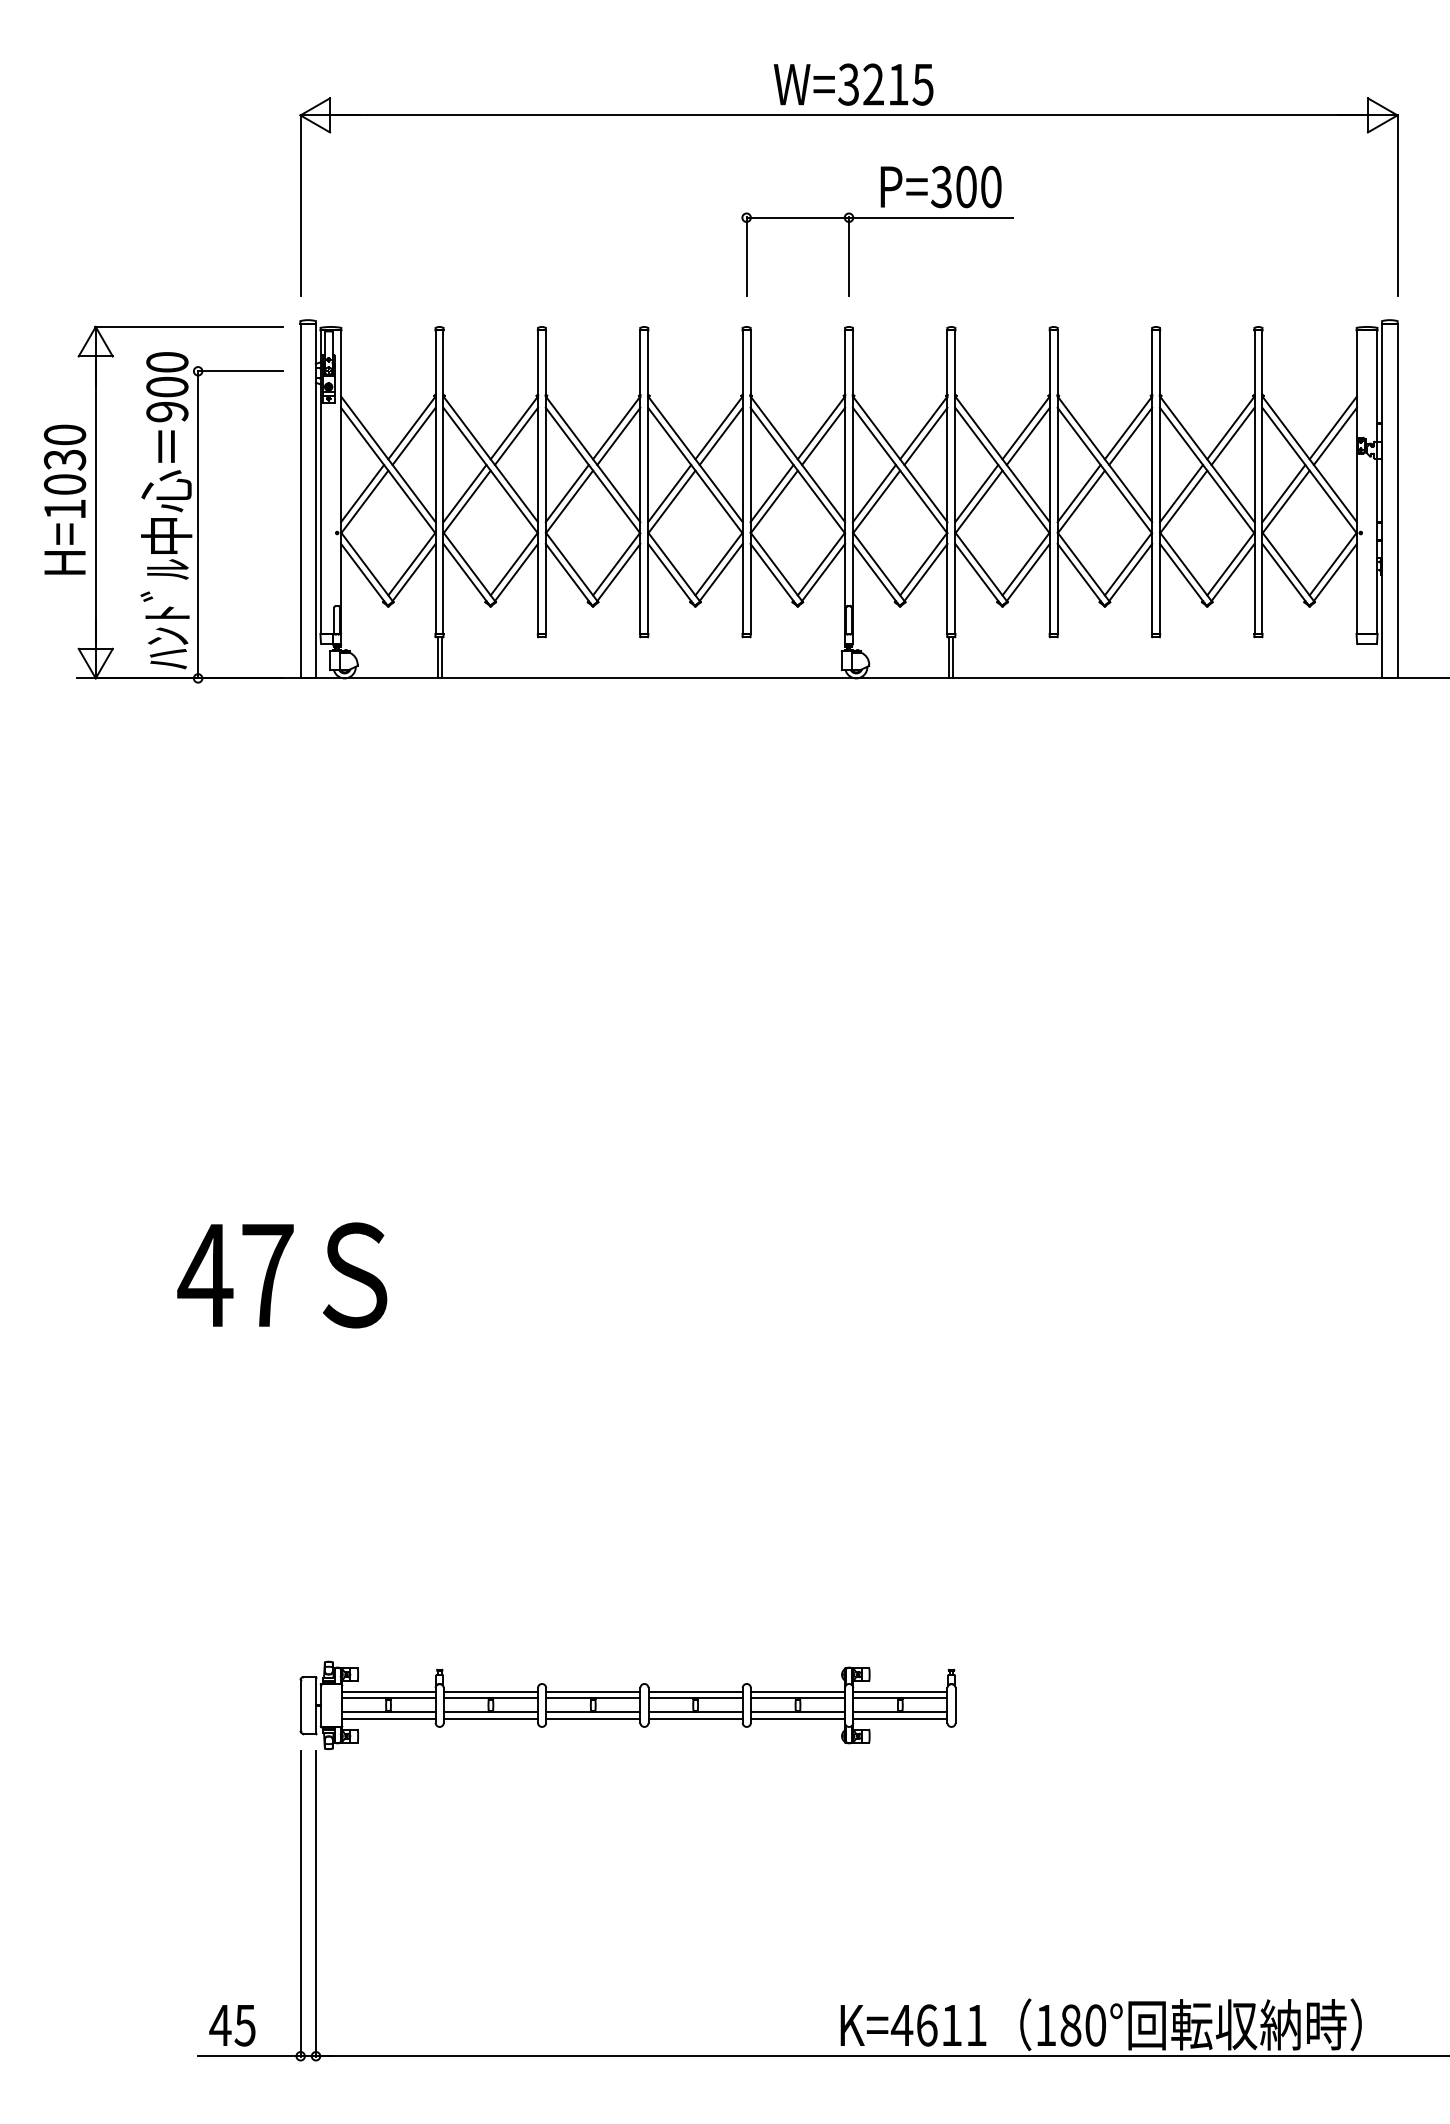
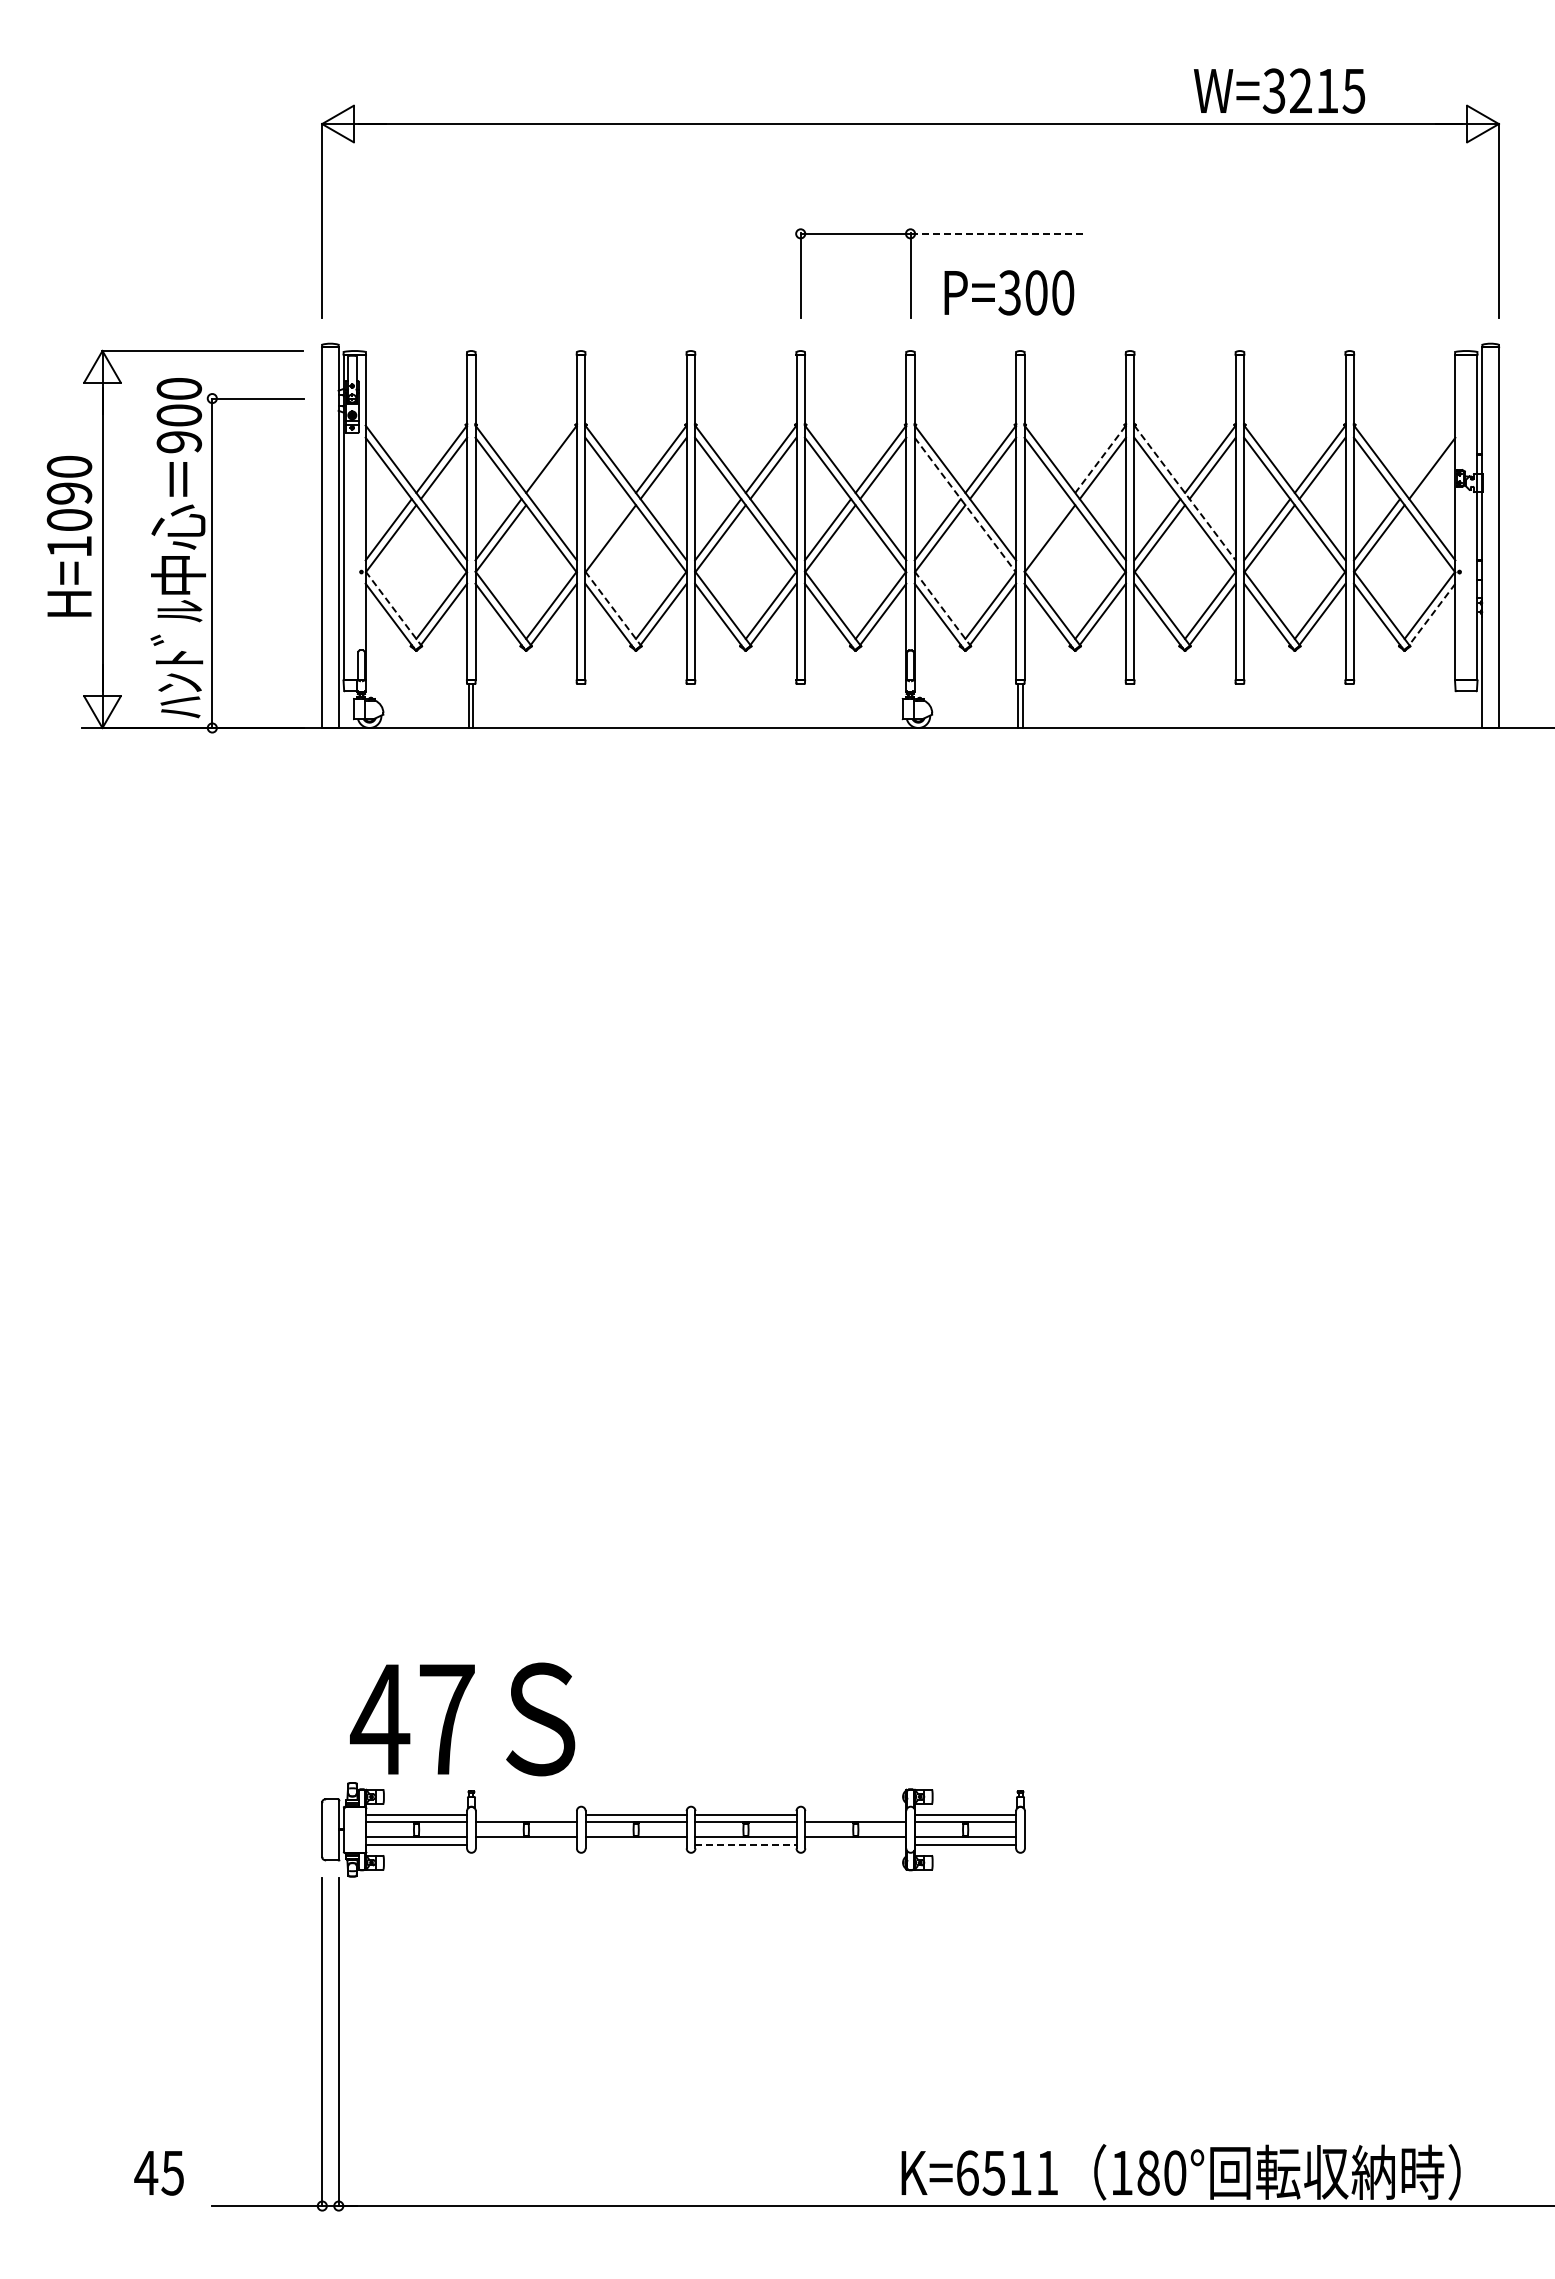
text: (853, 84) -> (1279, 90), moved
text: (941, 186) -> (1009, 292), moved
line: (931, 217) -> (999, 233), solid -> dashed
line: (1026, 428) -> (1100, 459), solid -> dashed
line: (1332, 428) -> (1429, 459), removed
line: (516, 436) -> (553, 468), removed
text: (65, 459) -> (69, 493), H=1030 -> H=1090
line: (1105, 459) -> (1185, 493), solid -> dashed
line: (900, 470) -> (965, 505), solid -> dashed
line: (567, 493) -> (608, 529), removed
line: (976, 493) -> (1047, 529), removed
line: (367, 567) -> (393, 609), solid -> dashed
line: (572, 567) -> (613, 609), solid -> dashed
line: (878, 567) -> (942, 609), solid -> dashed
line: (1335, 572) -> (1432, 614), solid -> dashed
text: (282, 1275) -> (462, 1719), moved
line: (490, 1691) -> (525, 1814), removed
line: (797, 1691) -> (855, 1814), removed
line: (490, 1719) -> (525, 1844), removed
line: (592, 1719) -> (635, 1844), removed
line: (696, 1719) -> (746, 1844), solid -> dashed
line: (797, 1719) -> (855, 1844), removed
text: (914, 2024) -> (980, 2172), K=4611 -> K=6511
text: (231, 2025) -> (158, 2173), moved

